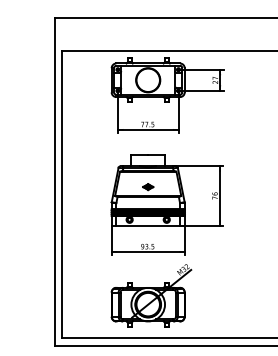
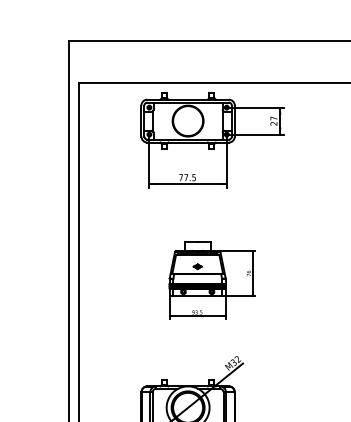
part: (166, 204) -> (211, 279), size x0.6

